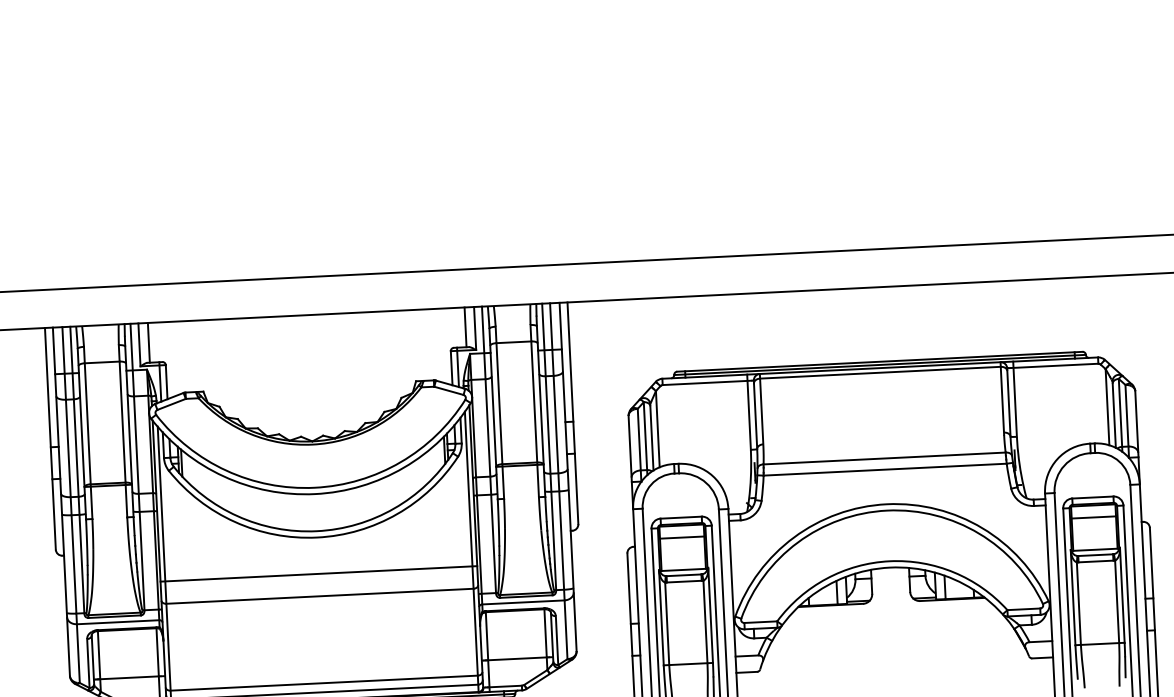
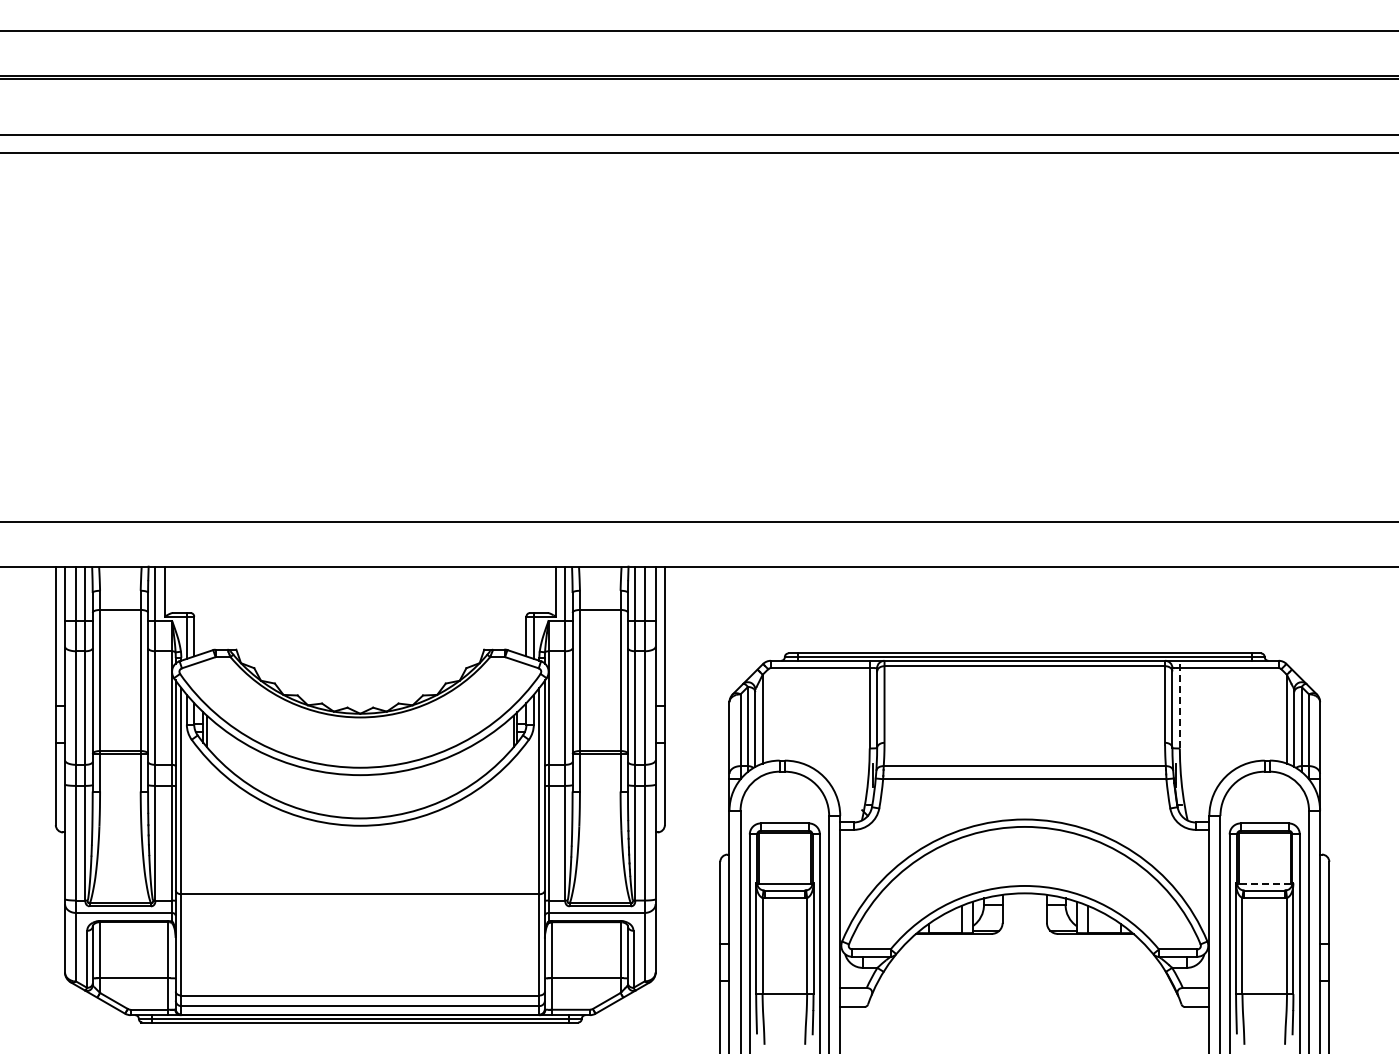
line: (465, 327) -> (544, 589), removed
line: (148, 342) -> (175, 589), removed
line: (1014, 399) -> (1179, 704), solid -> dashed
line: (1093, 517) -> (1264, 846), removed
line: (681, 537) -> (784, 846), removed
line: (1095, 549) -> (1264, 884), solid -> dashed
line: (318, 574) -> (359, 868), removed

